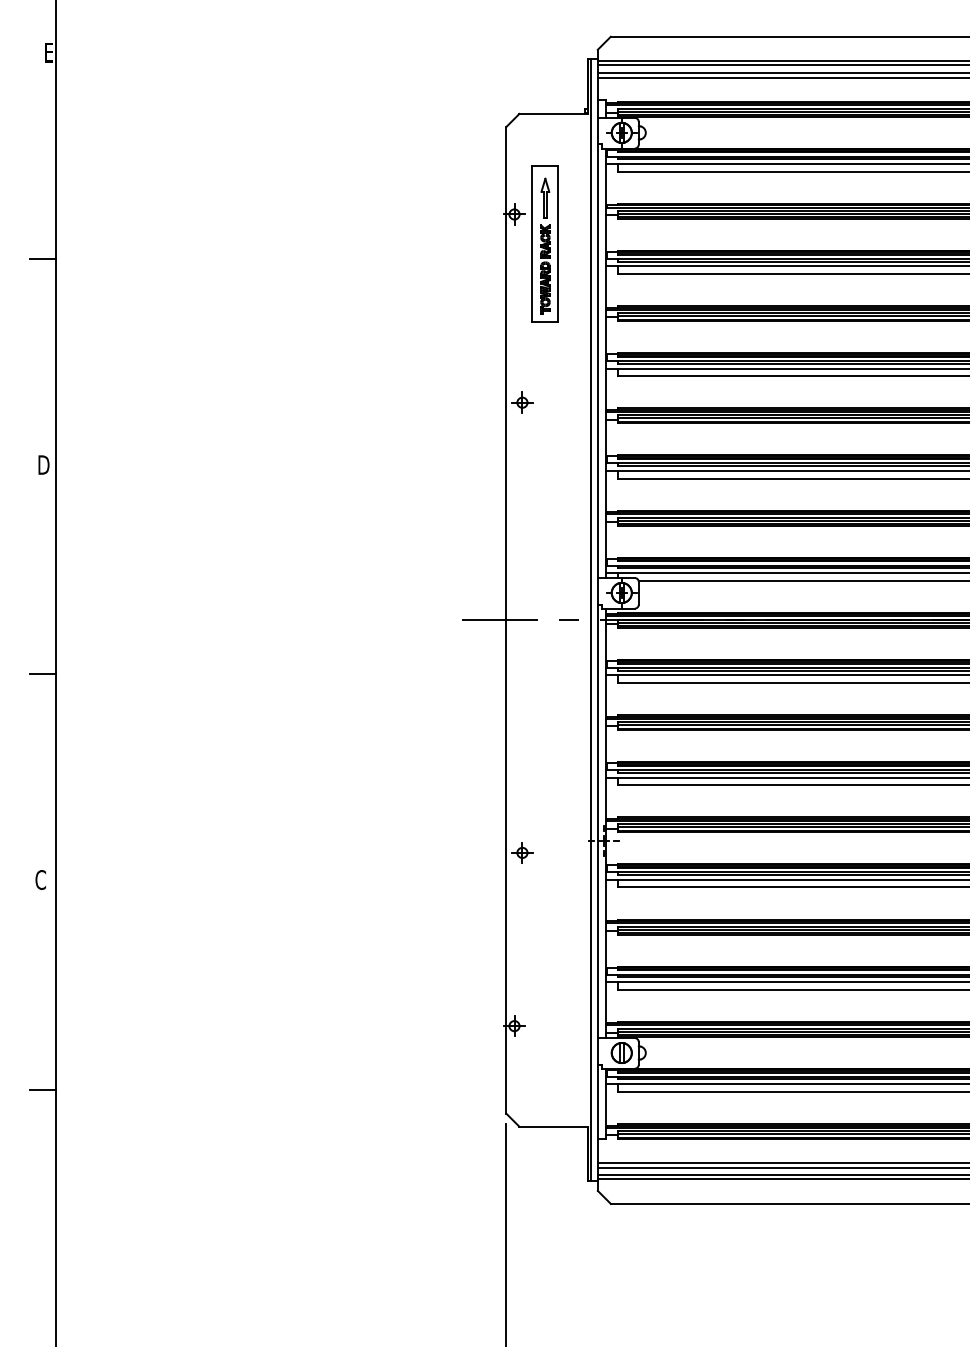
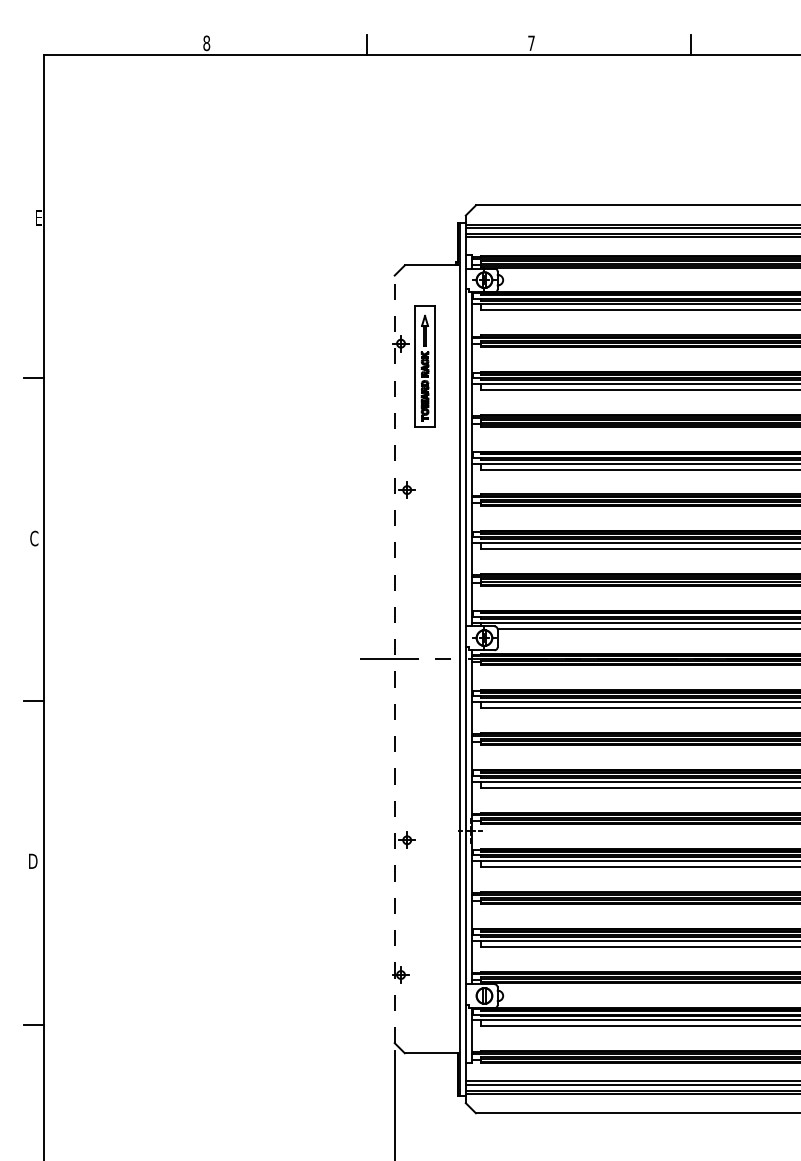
text: (43, 464) -> (34, 538), D -> C
line: (506, 620) -> (394, 659), solid -> dashed
text: (40, 880) -> (32, 861), C -> D

